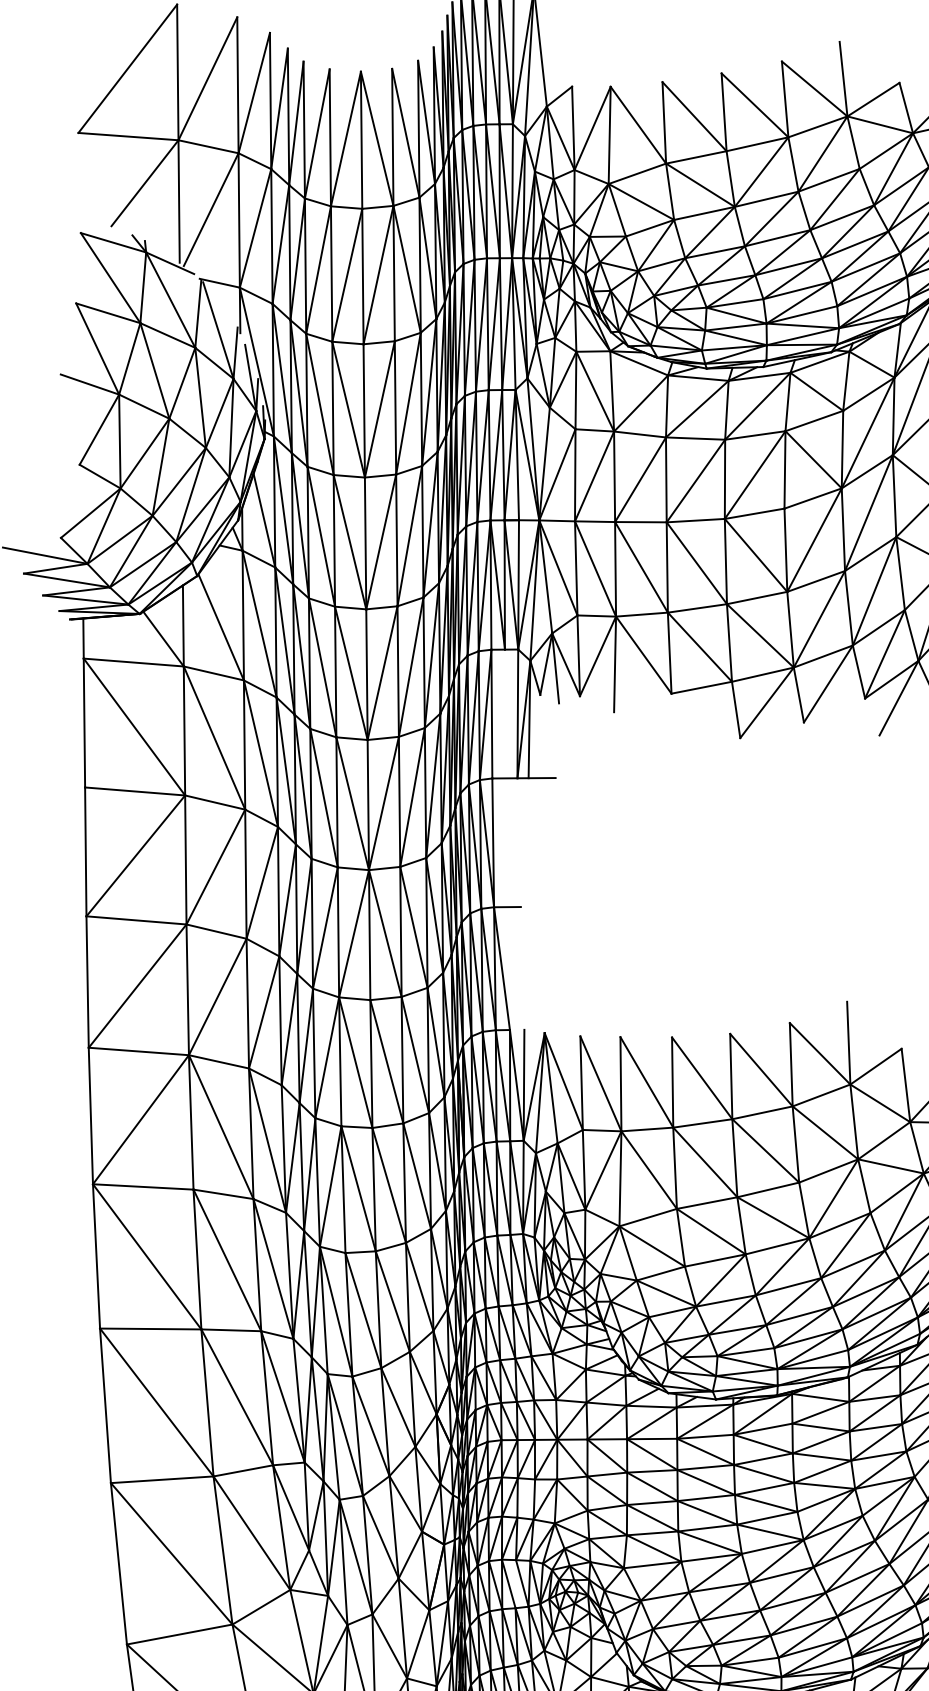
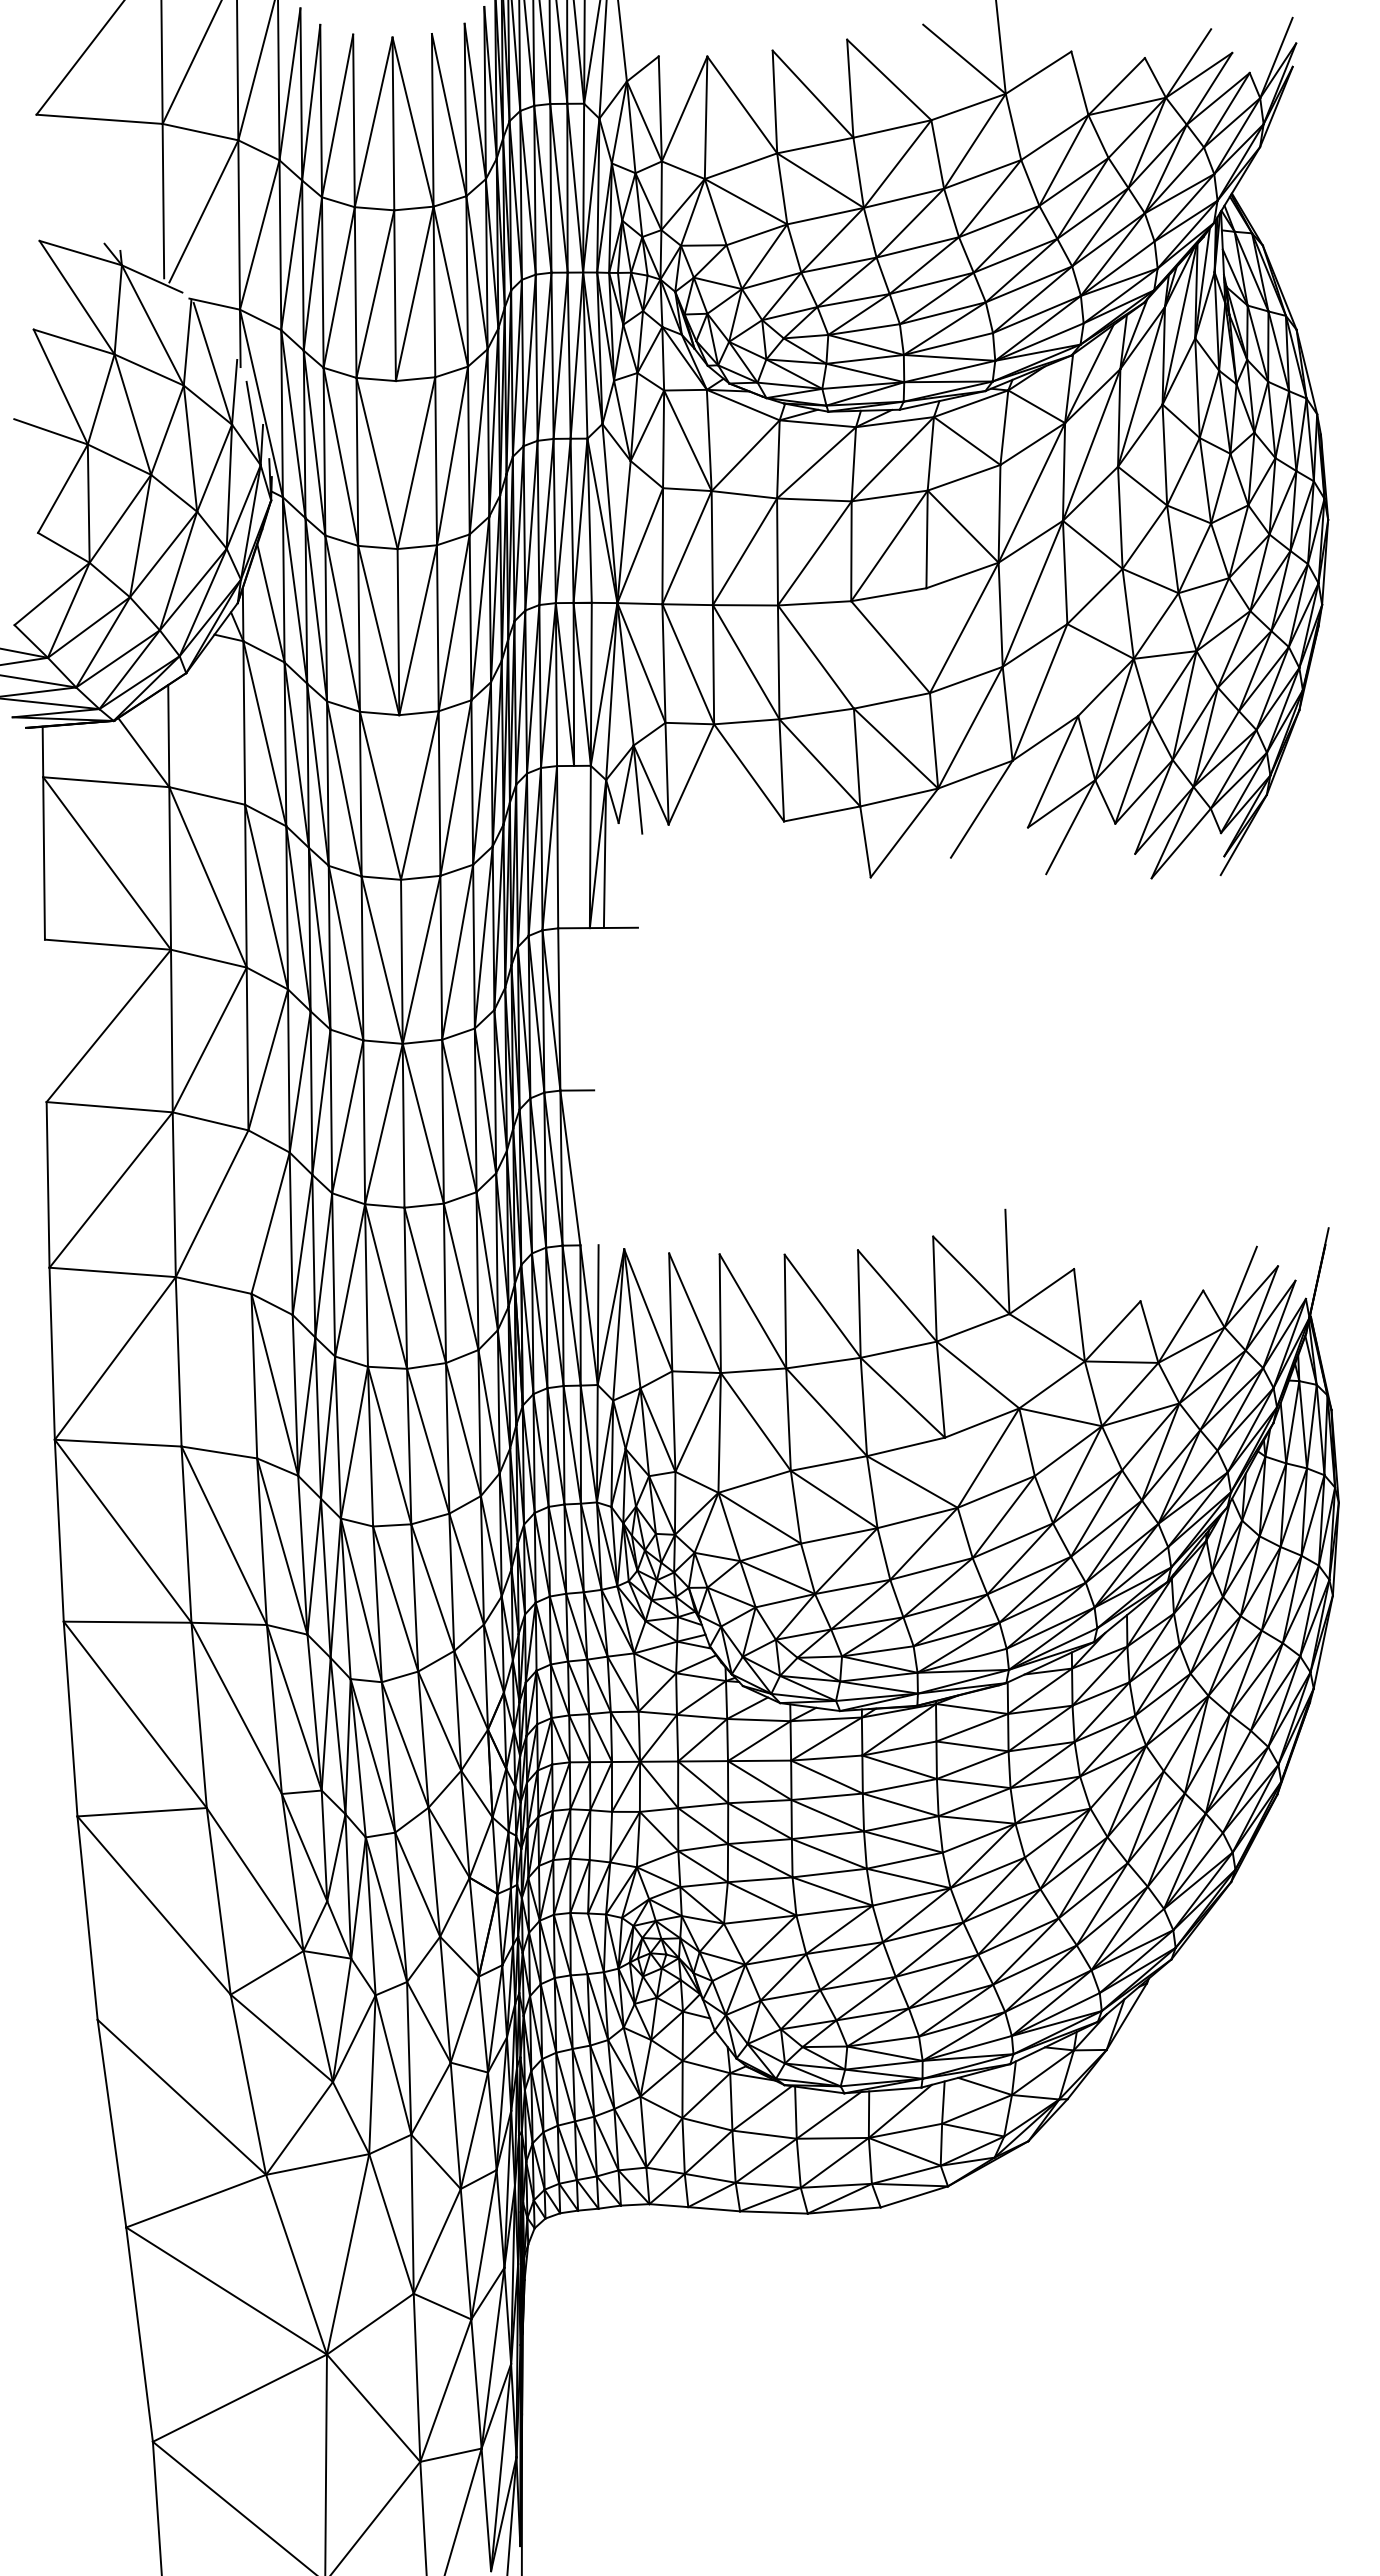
line: (785, 99) -> (927, 72), removed
line: (879, 124) -> (1046, 104), removed
line: (145, 182) -> (120, 177), removed
line: (364, 411) -> (396, 465), removed
line: (785, 550) -> (927, 640), removed
line: (725, 561) -> (852, 654), removed
line: (900, 573) -> (1072, 670), removed
line: (221, 627) -> (216, 737), removed
line: (614, 664) -> (712, 784), removed
line: (859, 671) -> (1020, 793), removed
line: (367, 674) -> (400, 797), removed
line: (798, 694) -> (944, 822), removed
line: (85, 851) -> (45, 1020), removed
line: (247, 1003) -> (249, 1211), removed
line: (854, 1122) -> (1014, 1361), removed
line: (221, 1126) -> (216, 1367), removed
line: (803, 1210) -> (950, 1472), removed
line: (242, 1470) -> (243, 1800), removed
line: (179, 1633) -> (163, 2006), removed

